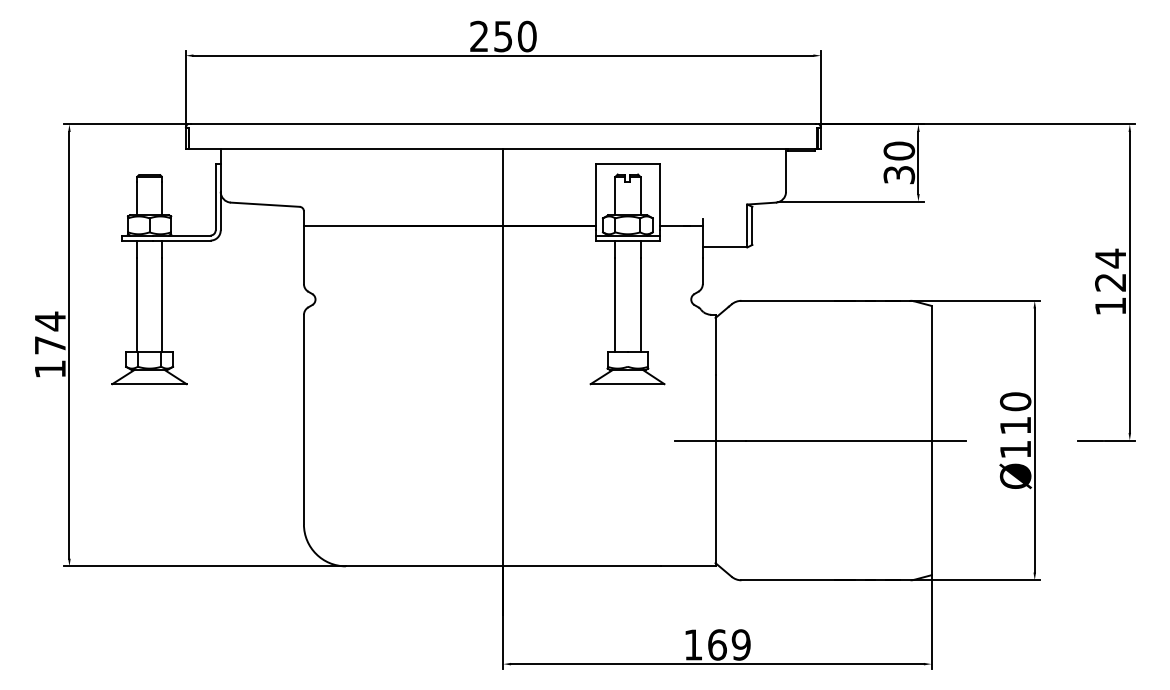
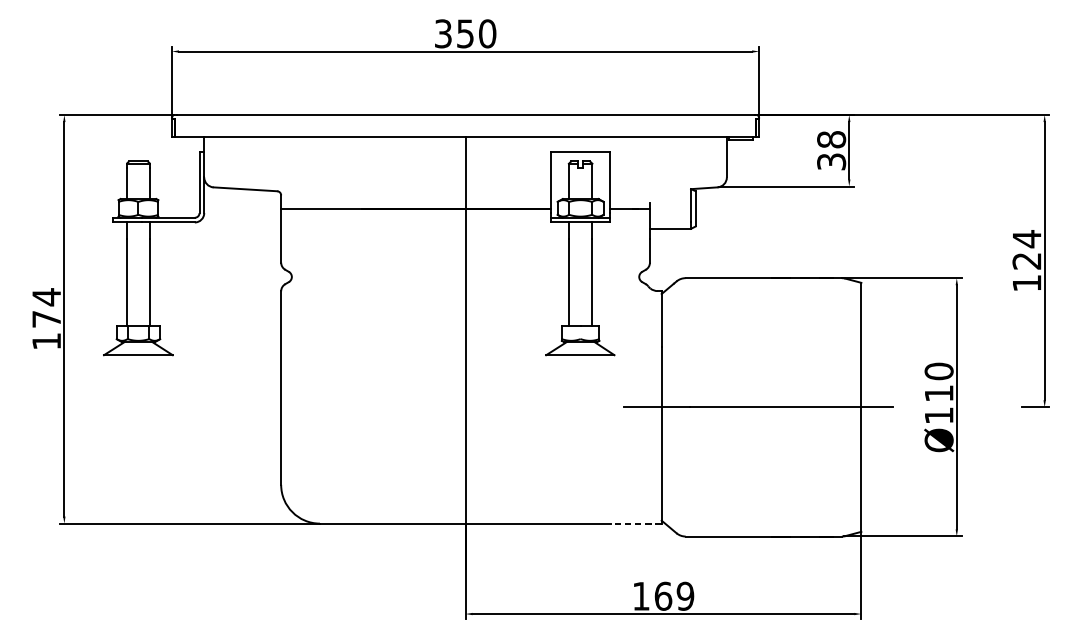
text: (479, 36) -> (443, 33), 250 -> 350
text: (899, 150) -> (831, 139), 30 -> 38
line: (1090, 440) -> (1008, 407), removed
line: (687, 566) -> (635, 523), solid -> dashed

